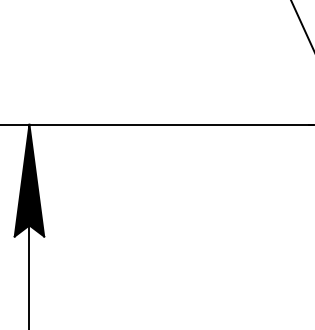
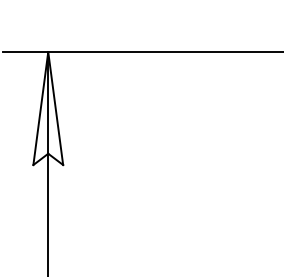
fill: (29, 180) -> (48, 108), removed

